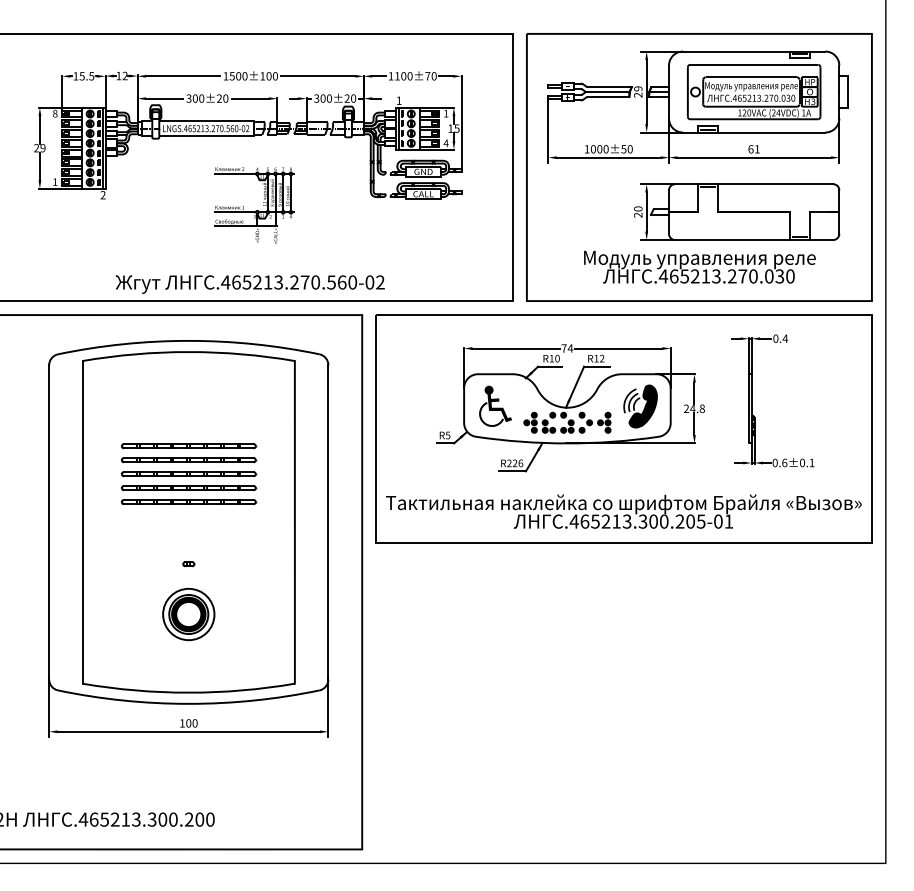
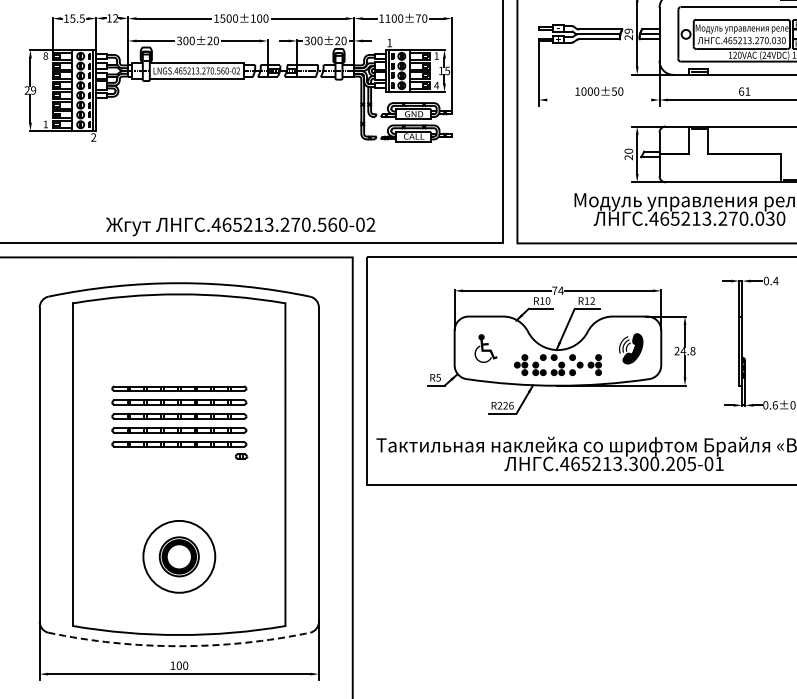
line: (608, 157) -> (599, 99), removed
part: (254, 205) -> (245, 147), removed
part: (495, 405) -> (486, 347), size x0.7
part: (640, 406) -> (631, 348), size x0.7
part: (188, 564) -> (241, 456), moved
circle: (188, 614) -> (179, 556), size x1.4
arc: (188, 703) -> (179, 645), solid -> dashed

